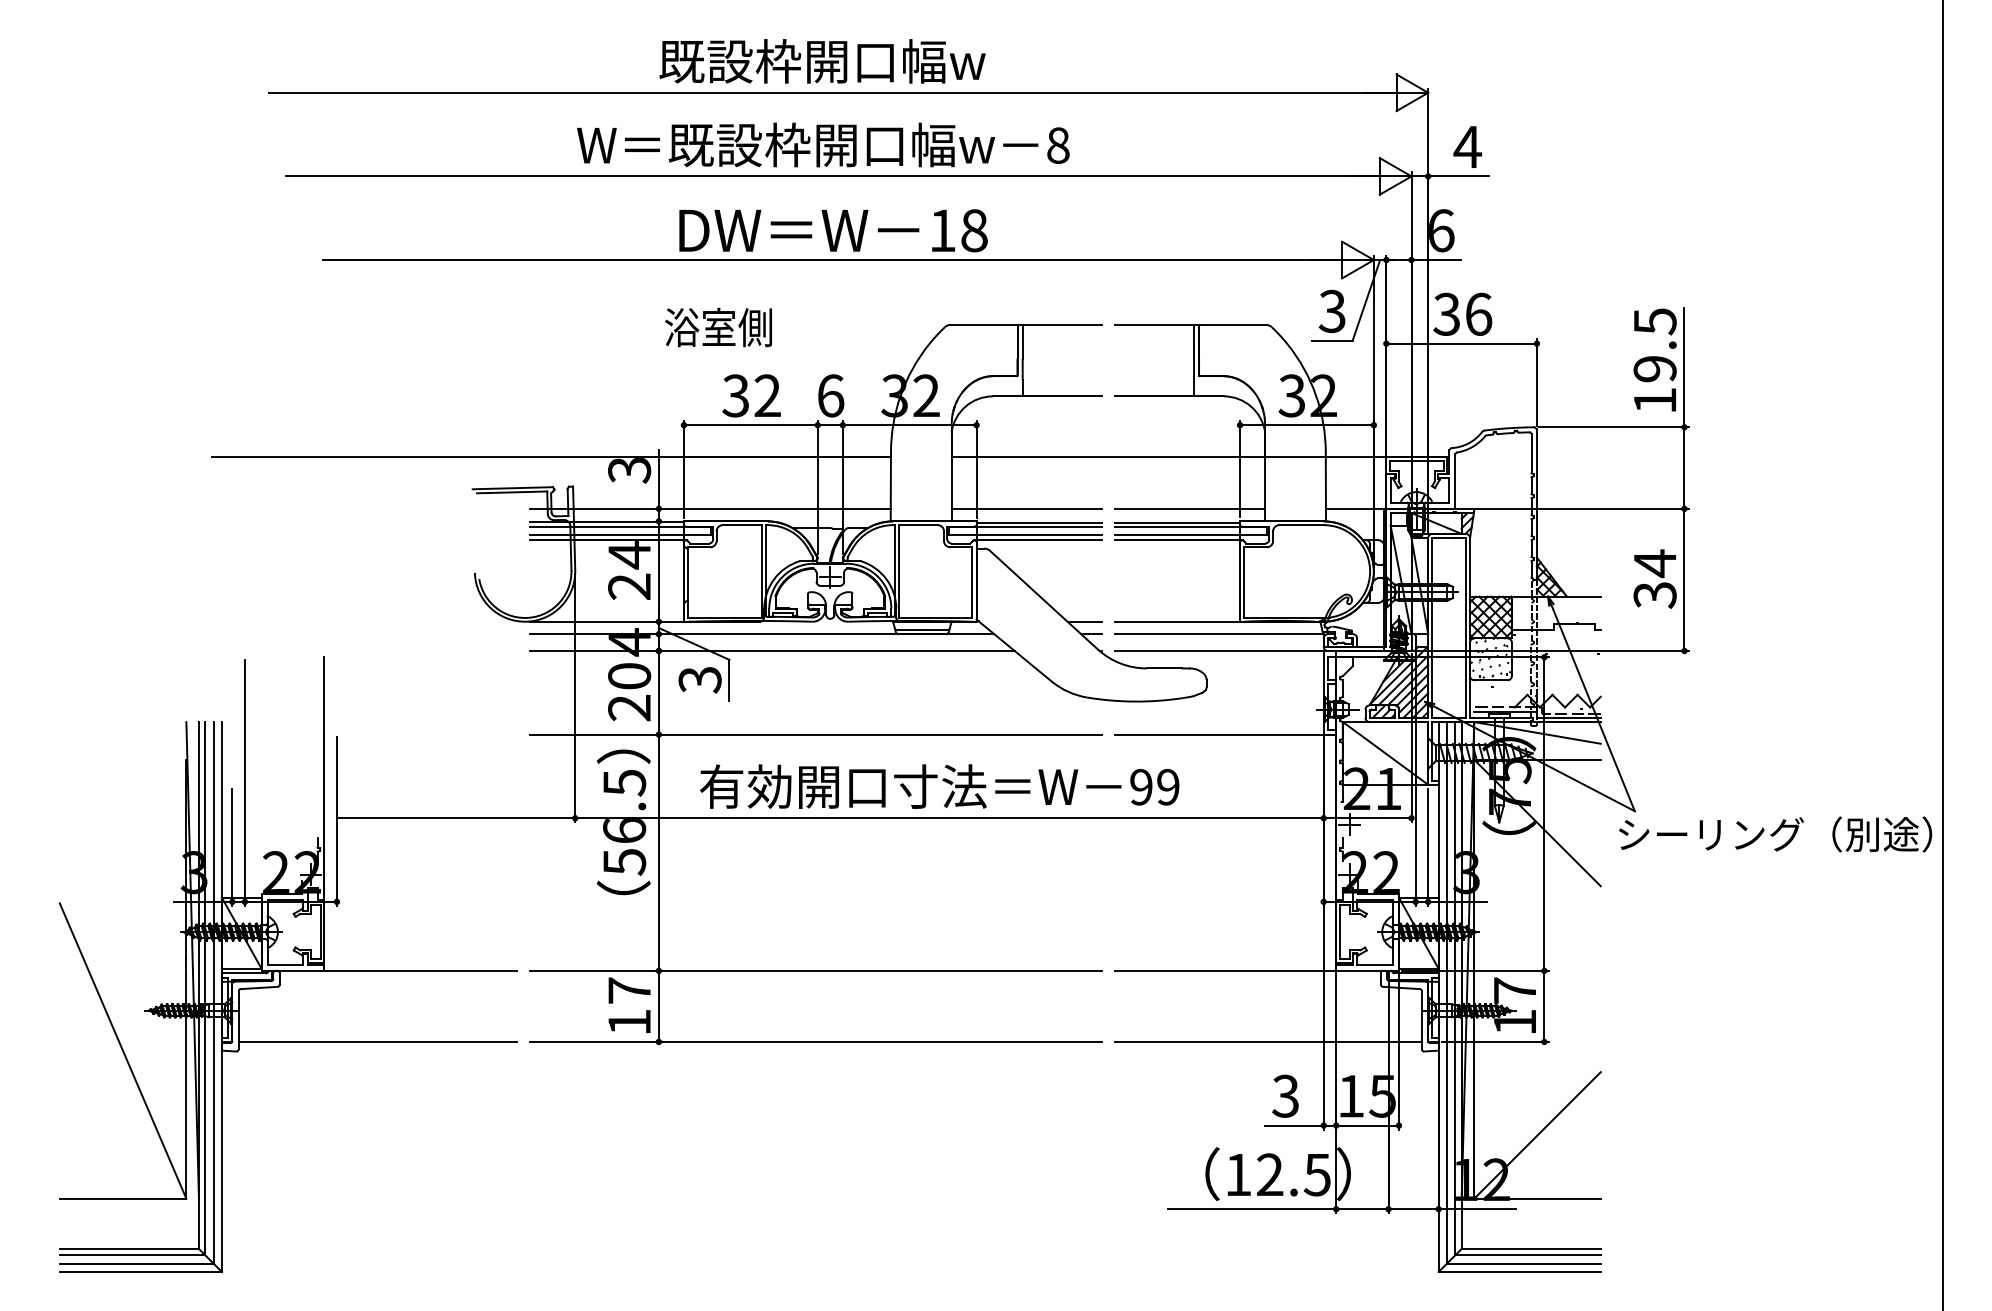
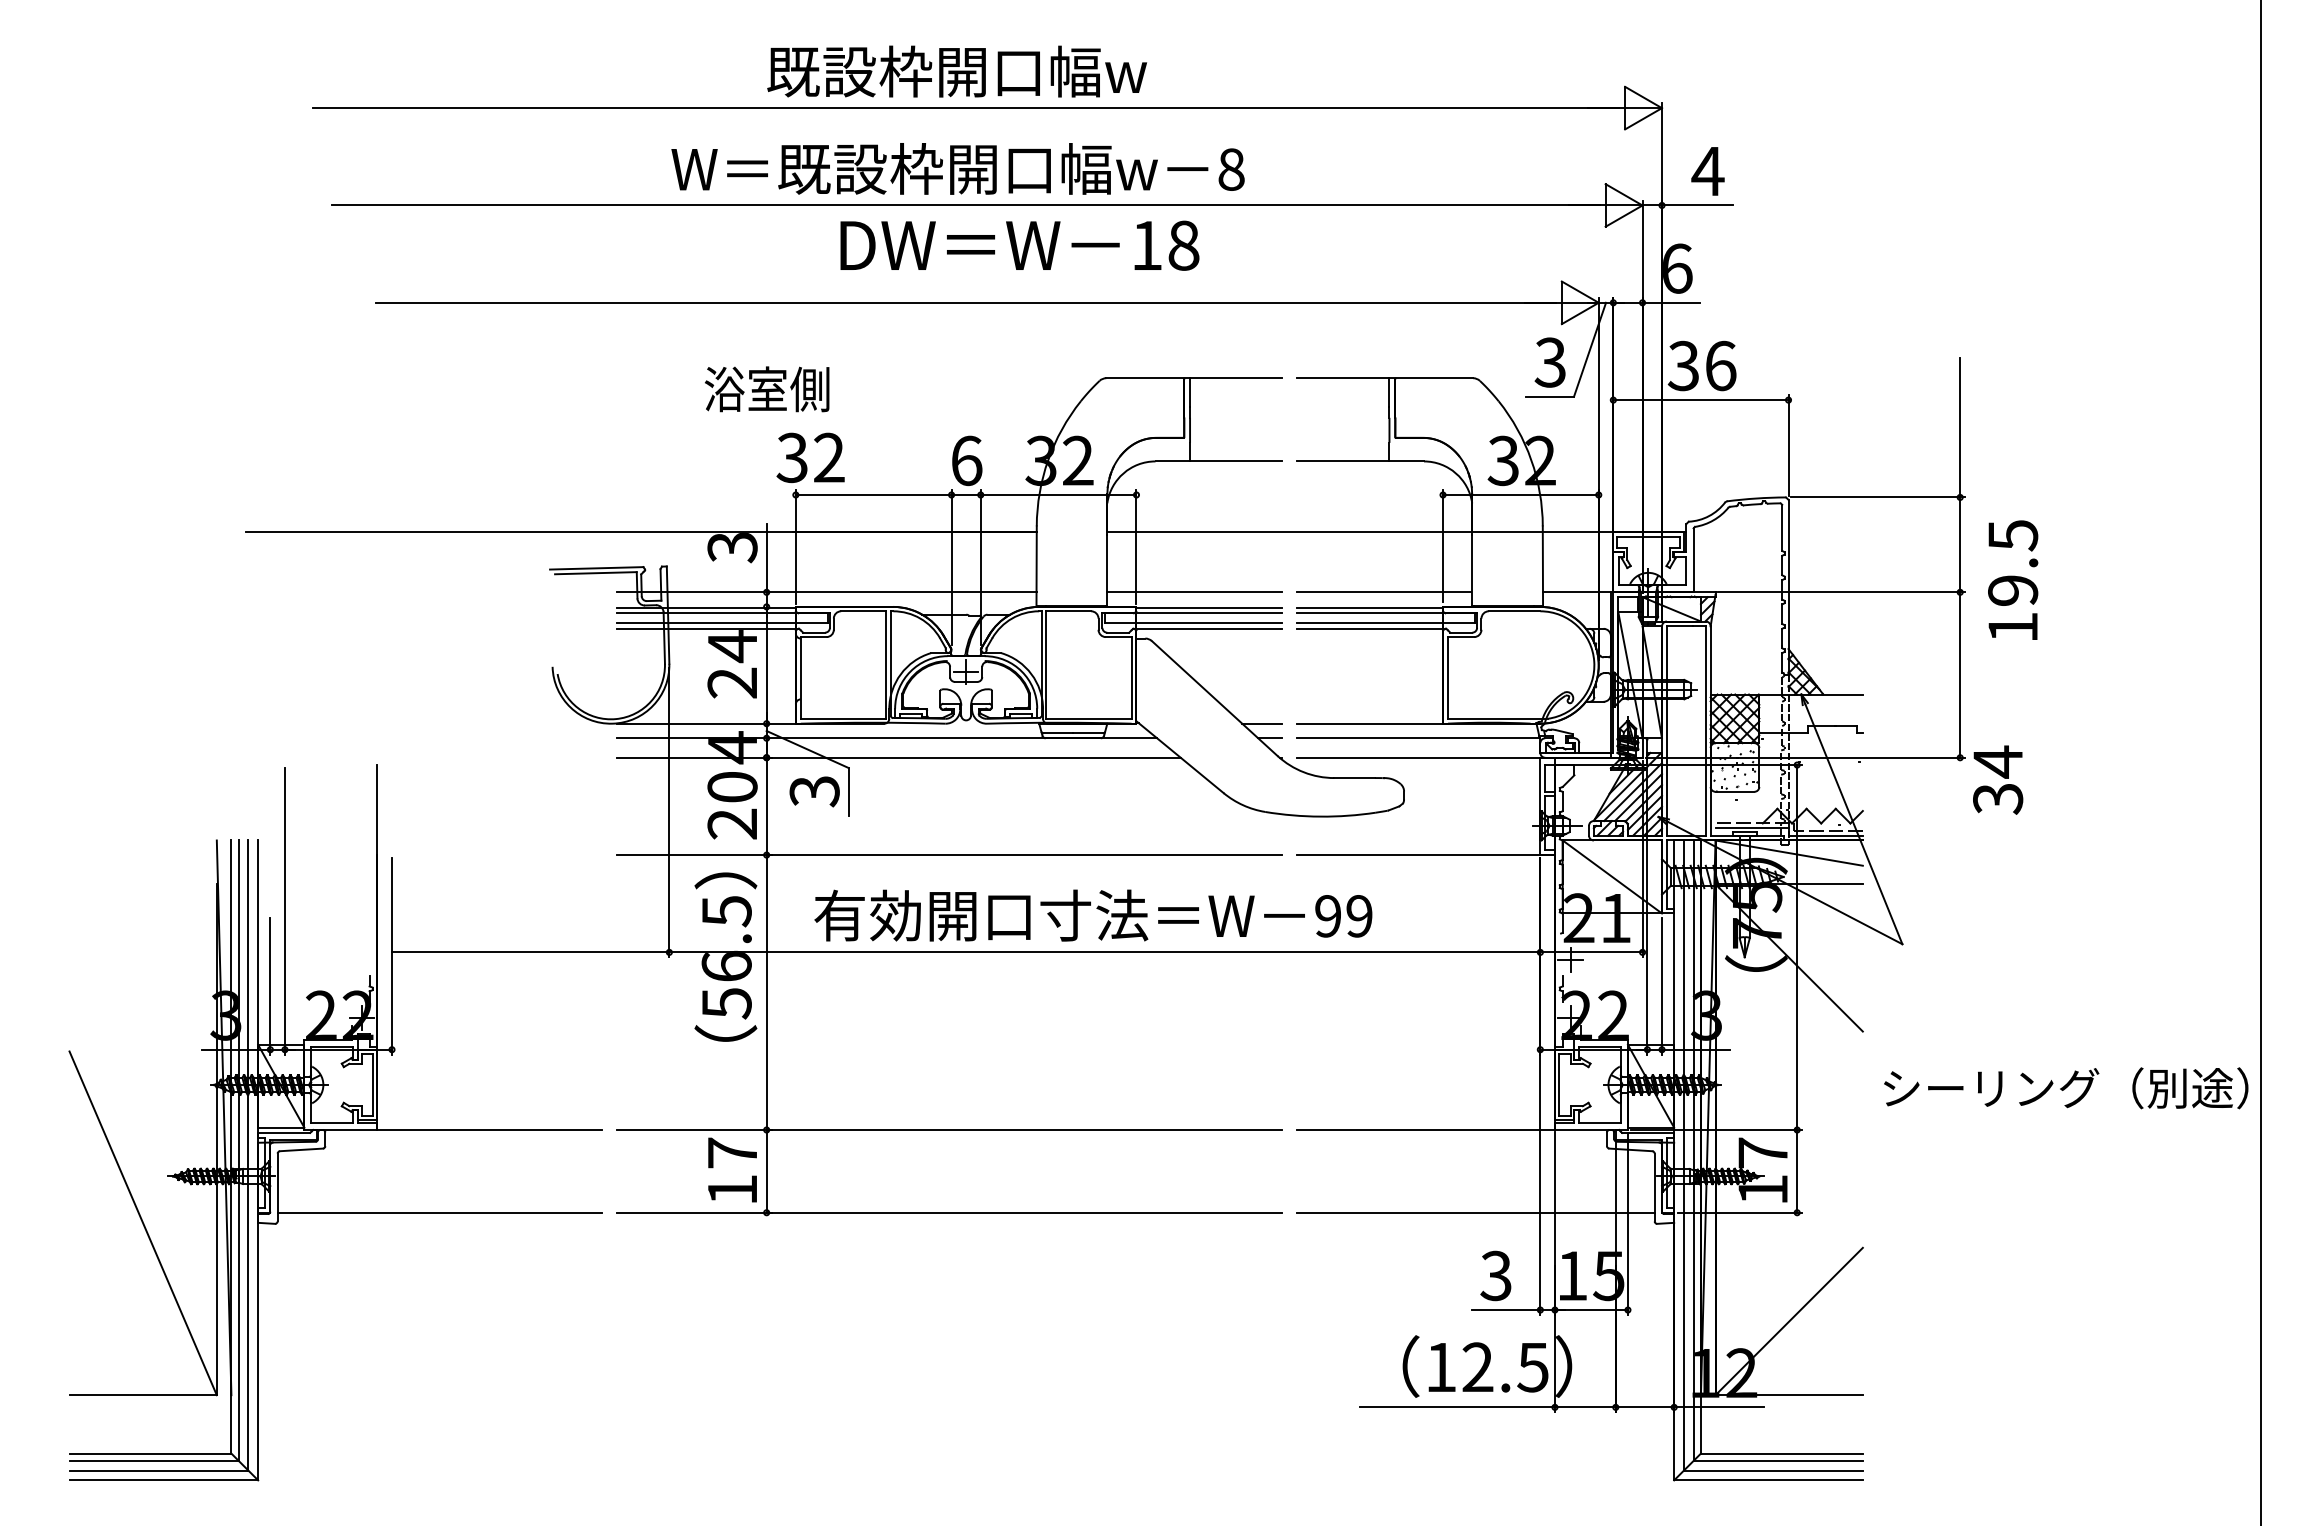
text: (833, 230) -> (1019, 245), moved
text: (718, 327) -> (767, 389), moved
text: (1655, 359) -> (2013, 579), moved
text: (751, 395) -> (810, 457), moved
text: (1655, 578) -> (1998, 779), moved
text: (1775, 834) -> (2066, 1088), moved

